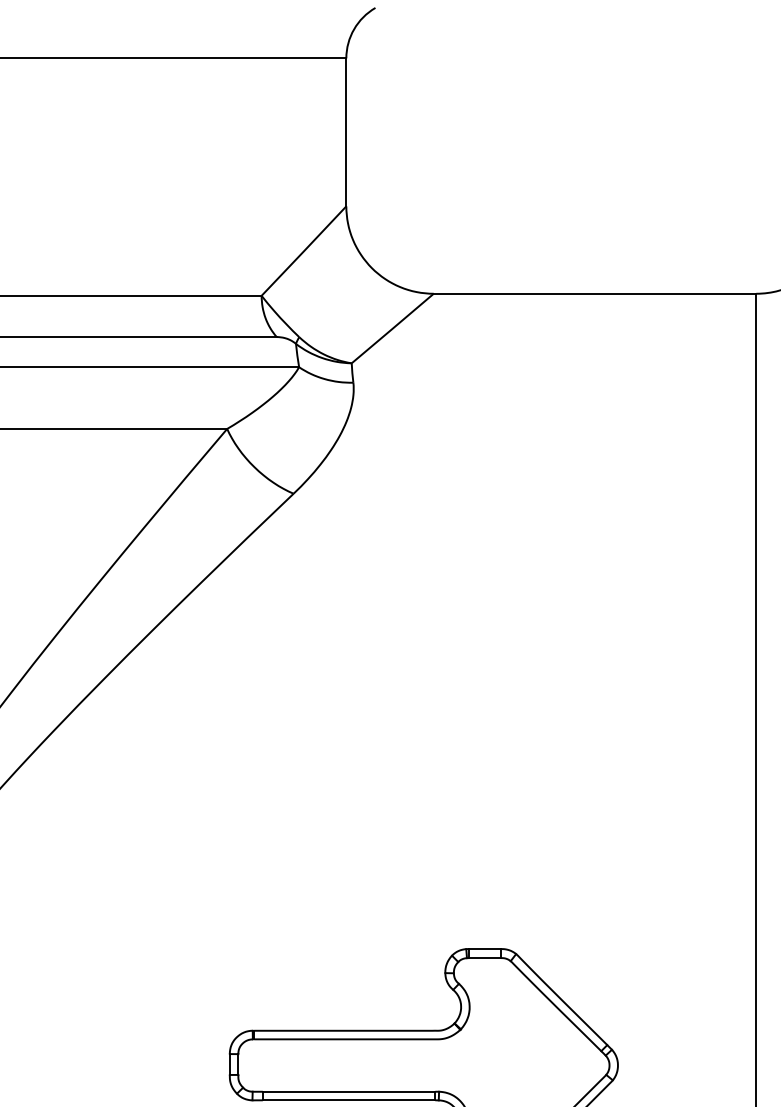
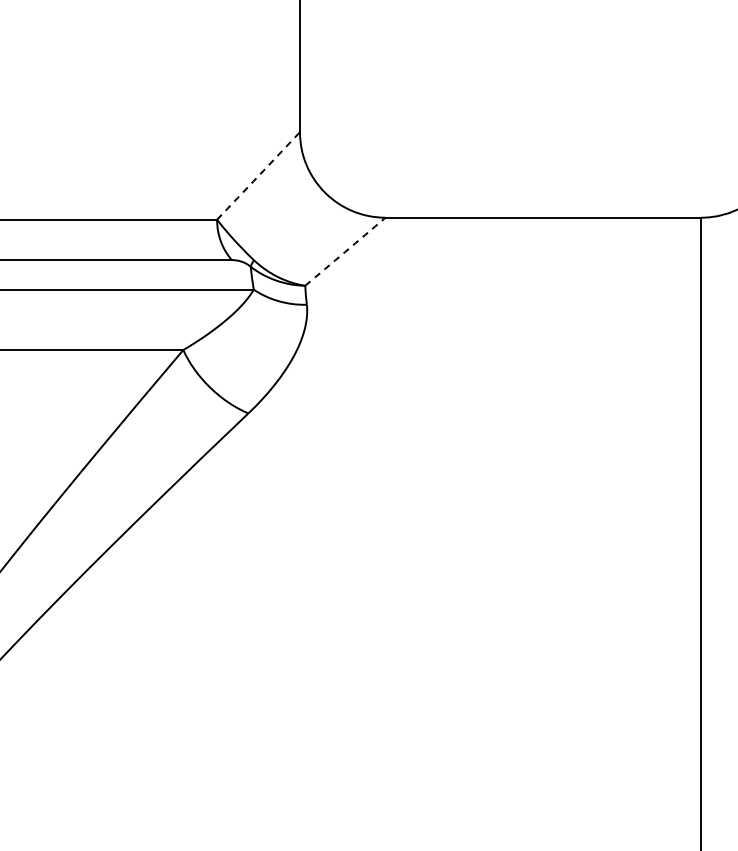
arc: (304, 251) -> (259, 176), solid -> dashed
arc: (392, 328) -> (345, 251), solid -> dashed

